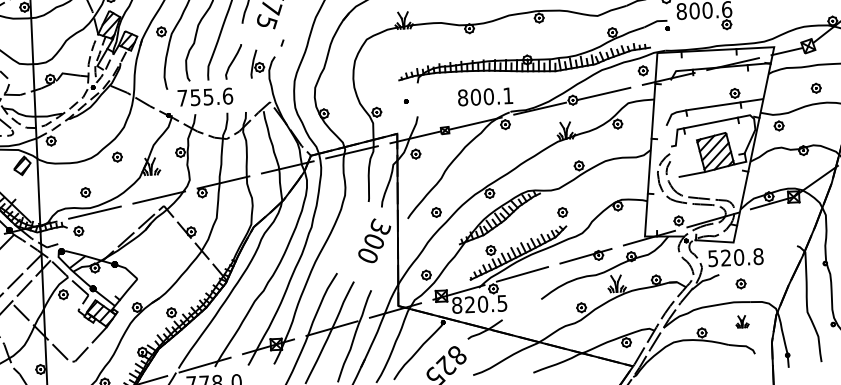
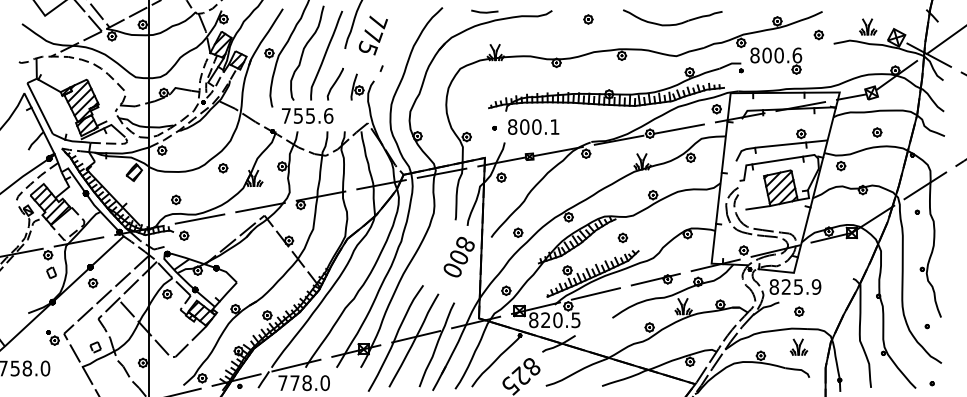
text: (485, 96) -> (533, 126), moved
part: (85, 192) -> (176, 199), moved
part: (562, 212) -> (622, 237), moved
text: (380, 226) -> (465, 243), 300 -> 800
text: (735, 257) -> (795, 286), 520.8 -> 825.9
part: (741, 321) -> (798, 346), size x1.43

